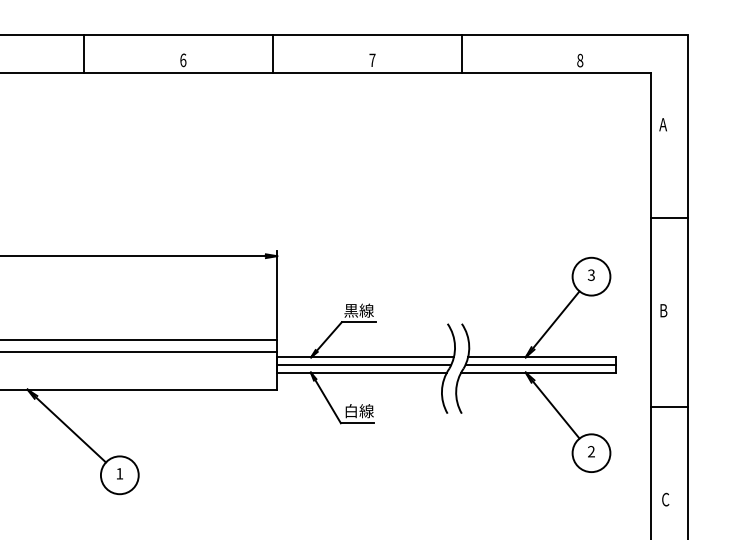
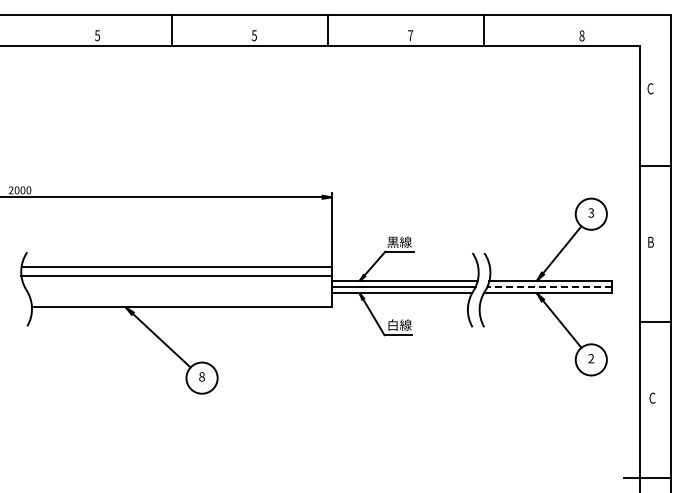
text: (182, 60) -> (253, 35), 6 -> 5
text: (663, 124) -> (650, 88), A -> C
line: (539, 365) -> (548, 287), solid -> dashed
text: (119, 473) -> (201, 376), 1 -> 8

